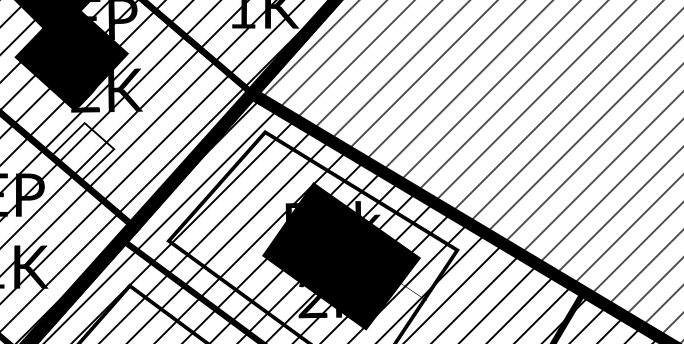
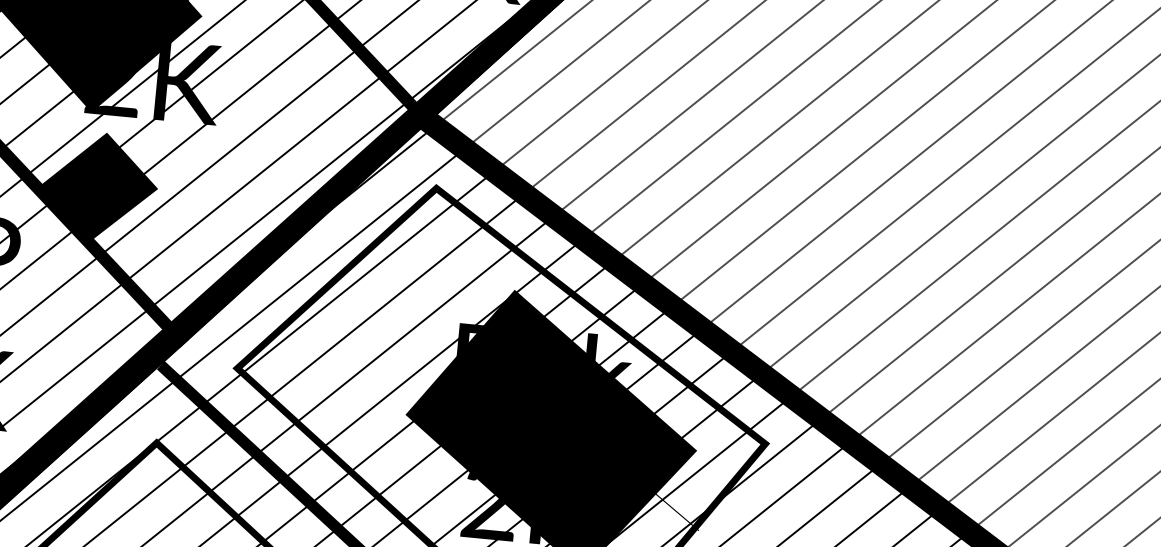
fill: (82, 152) -> (96, 188), added

